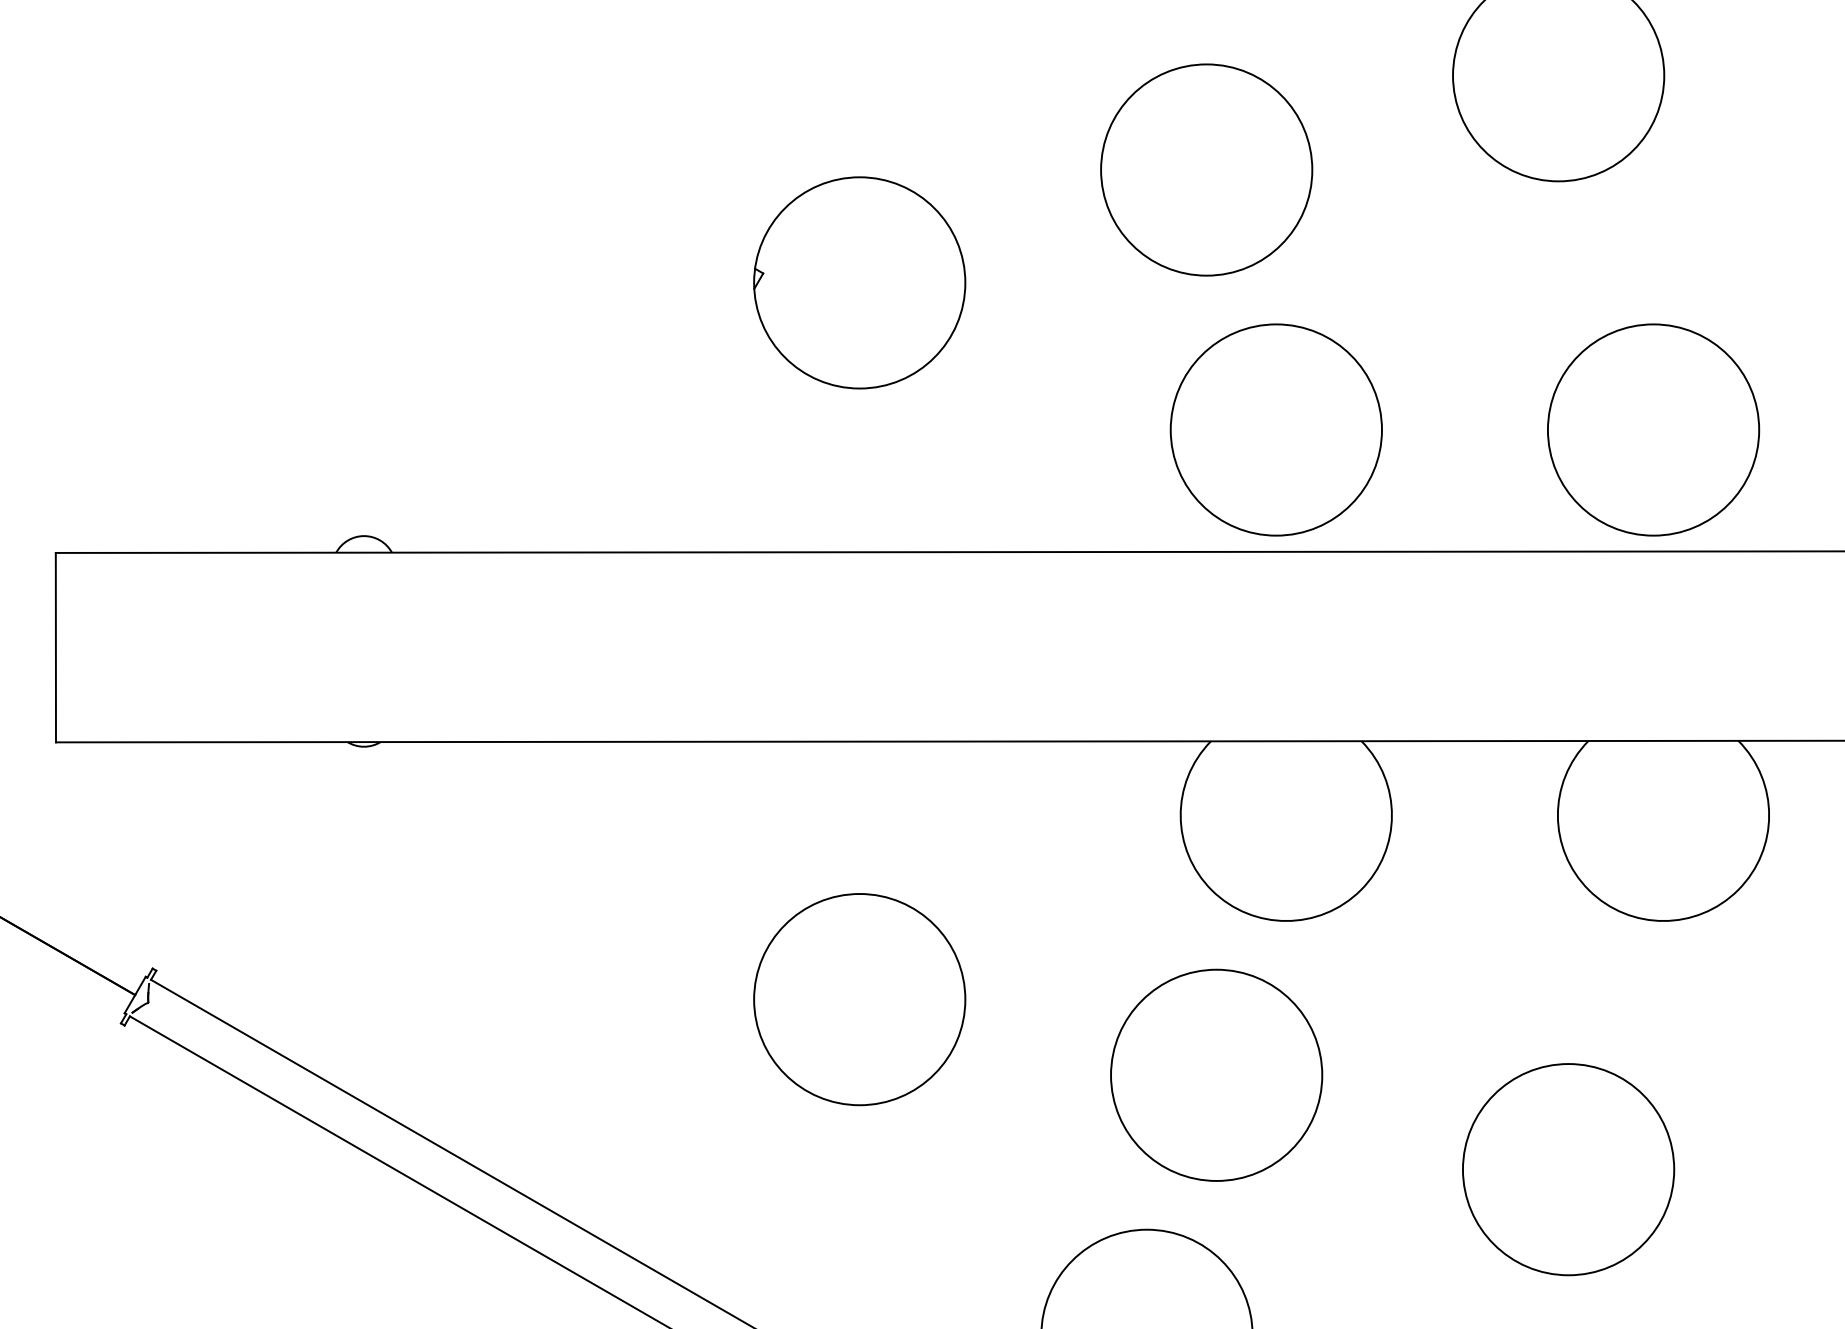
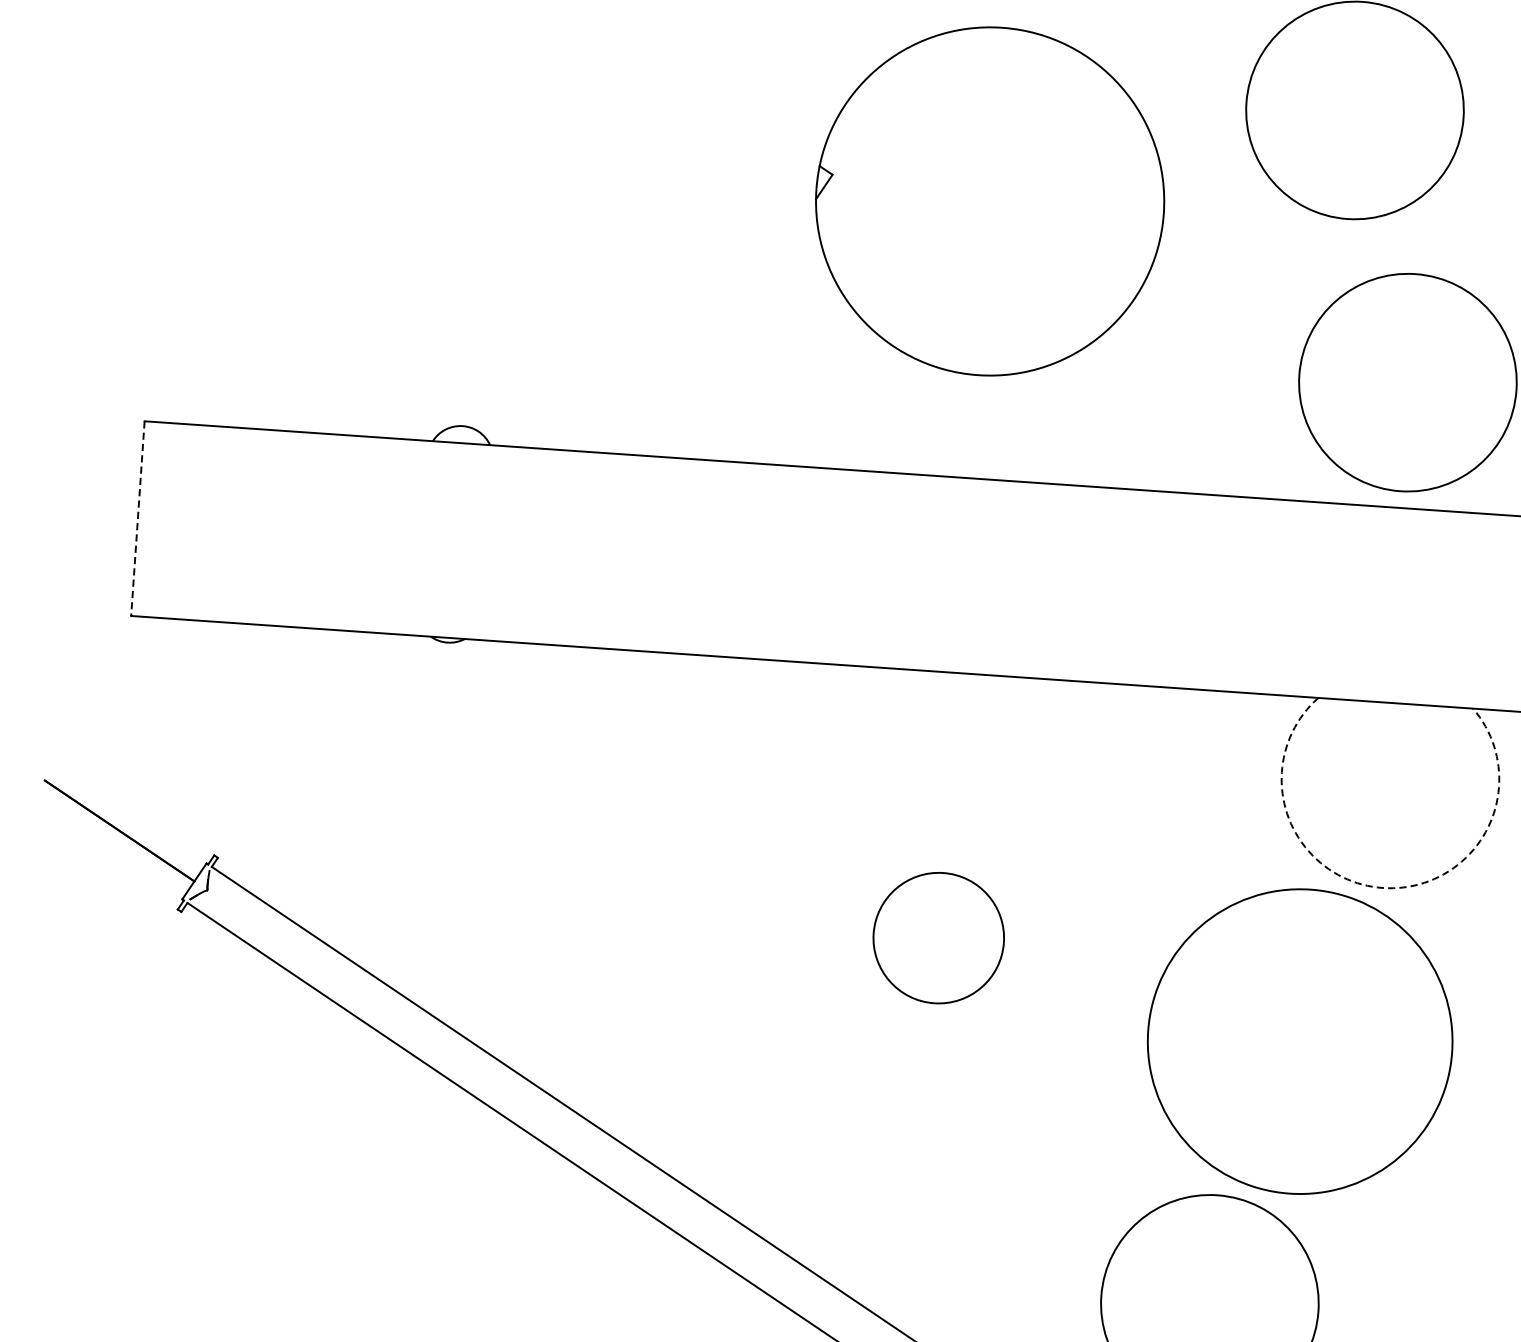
part: (859, 282) -> (990, 201), size x1.6
line: (55, 647) -> (137, 518), solid -> dashed
arc: (1286, 920) -> (1383, 887), solid -> dashed
circle: (859, 999) -> (938, 938), size x0.6
circle: (1216, 1074) -> (1300, 1040), size x1.4

